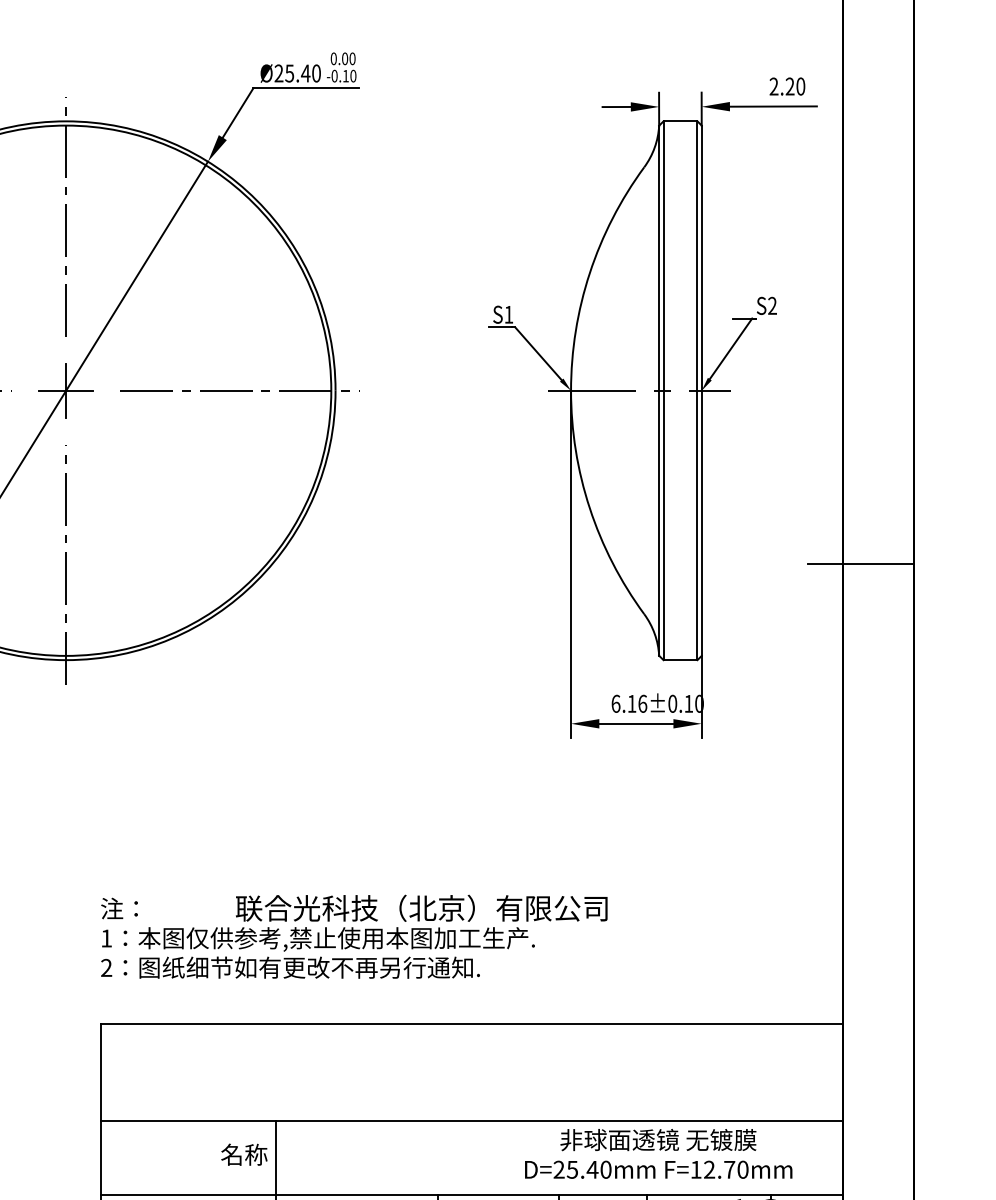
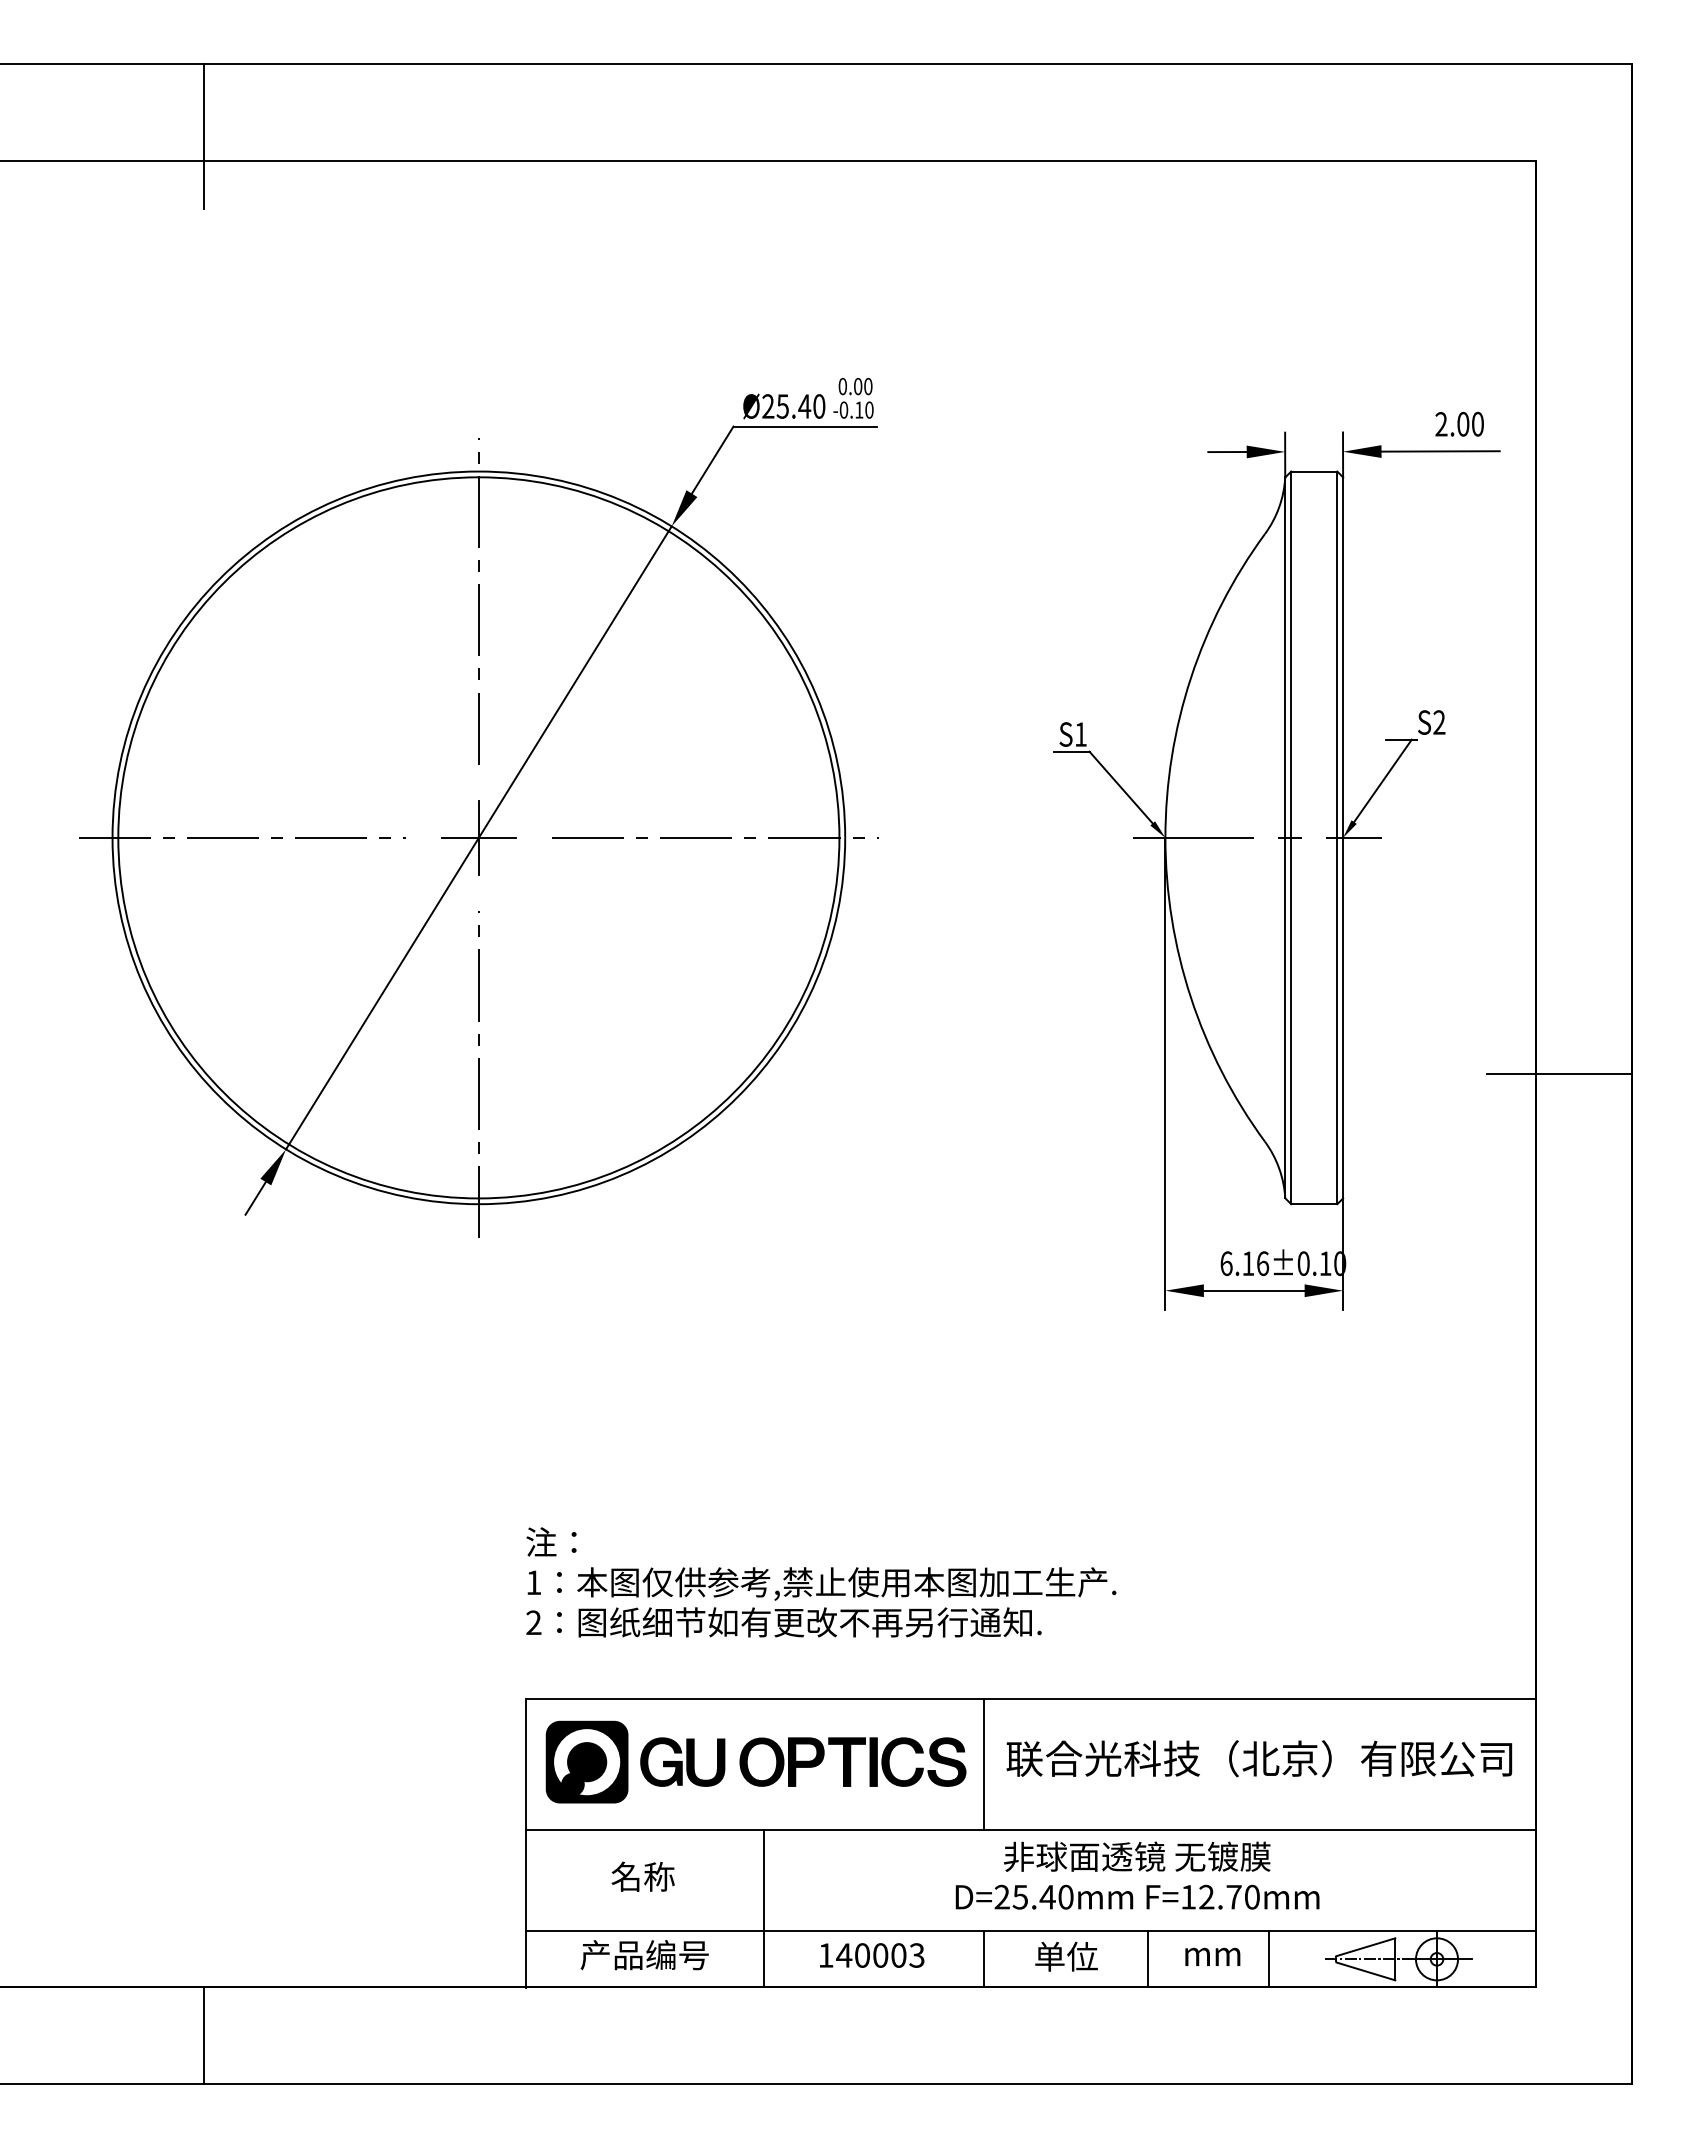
text: (790, 86) -> (1463, 424), 2.20 -> 2.00
text: (421, 908) -> (1259, 1758), moved
part: (269, 1069) -> (755, 1761), added
line: (437, 1071) -> (983, 1763), added
text: (658, 1153) -> (1137, 1875), moved
text: (243, 1154) -> (642, 1876), moved

